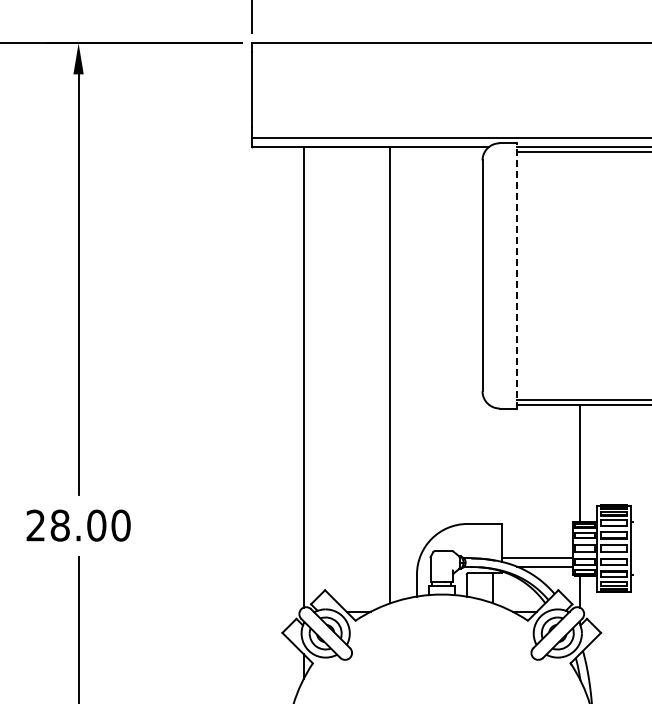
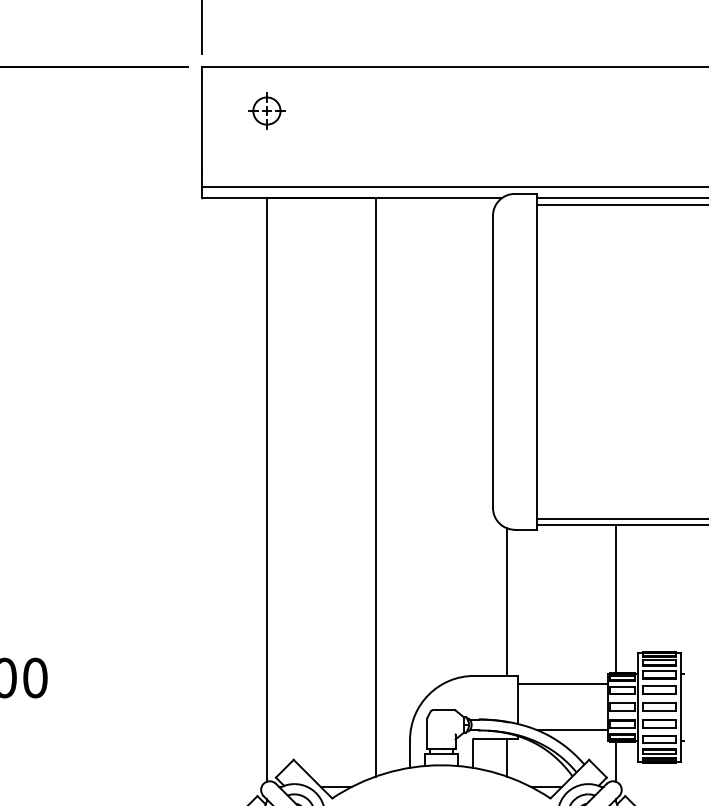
part: (303, 77) -> (266, 110), added
line: (516, 275) -> (536, 361), dashed -> solid
line: (493, 465) -> (506, 601), added
line: (537, 557) -> (562, 684), moved

